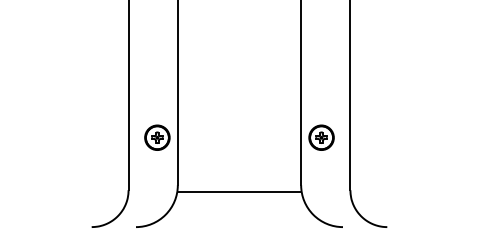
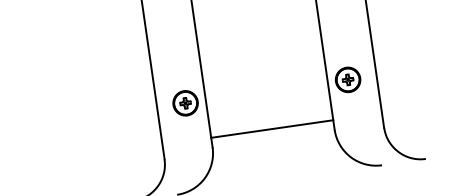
line: (239, 191) -> (272, 128), moved

